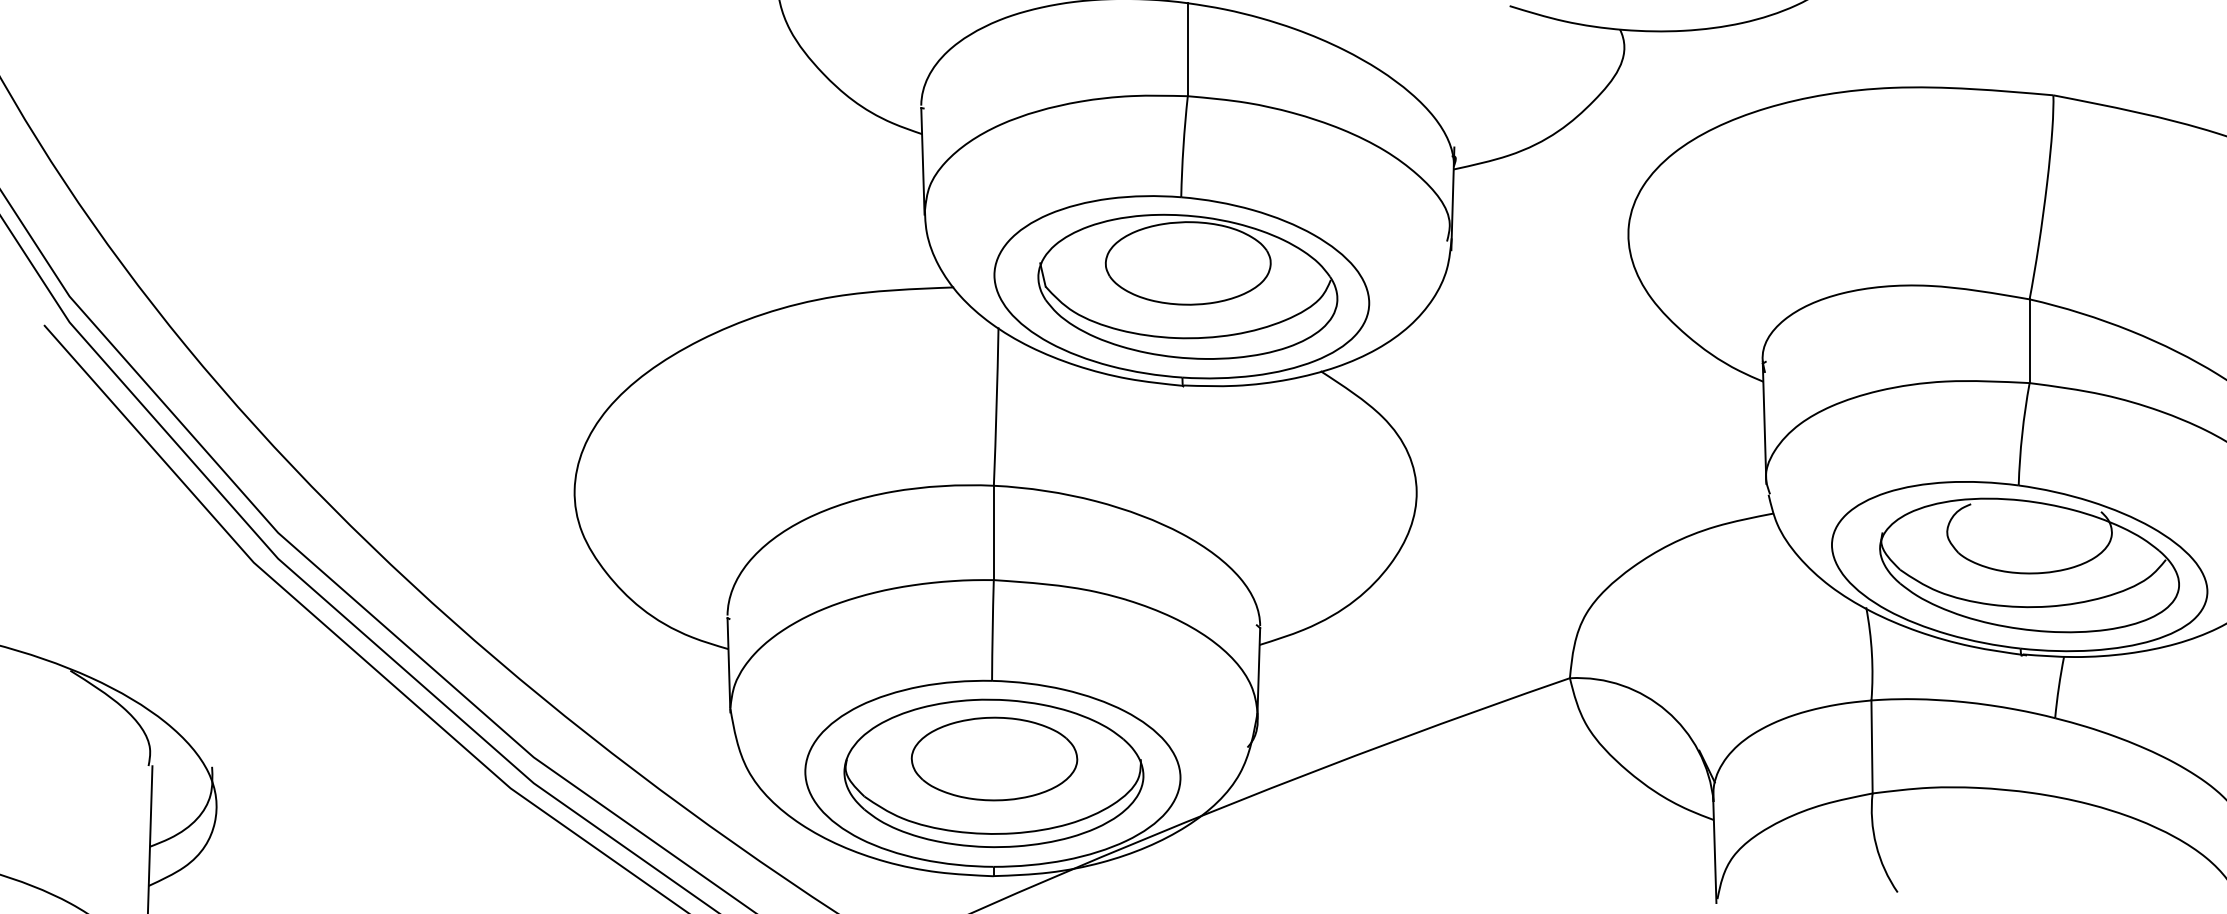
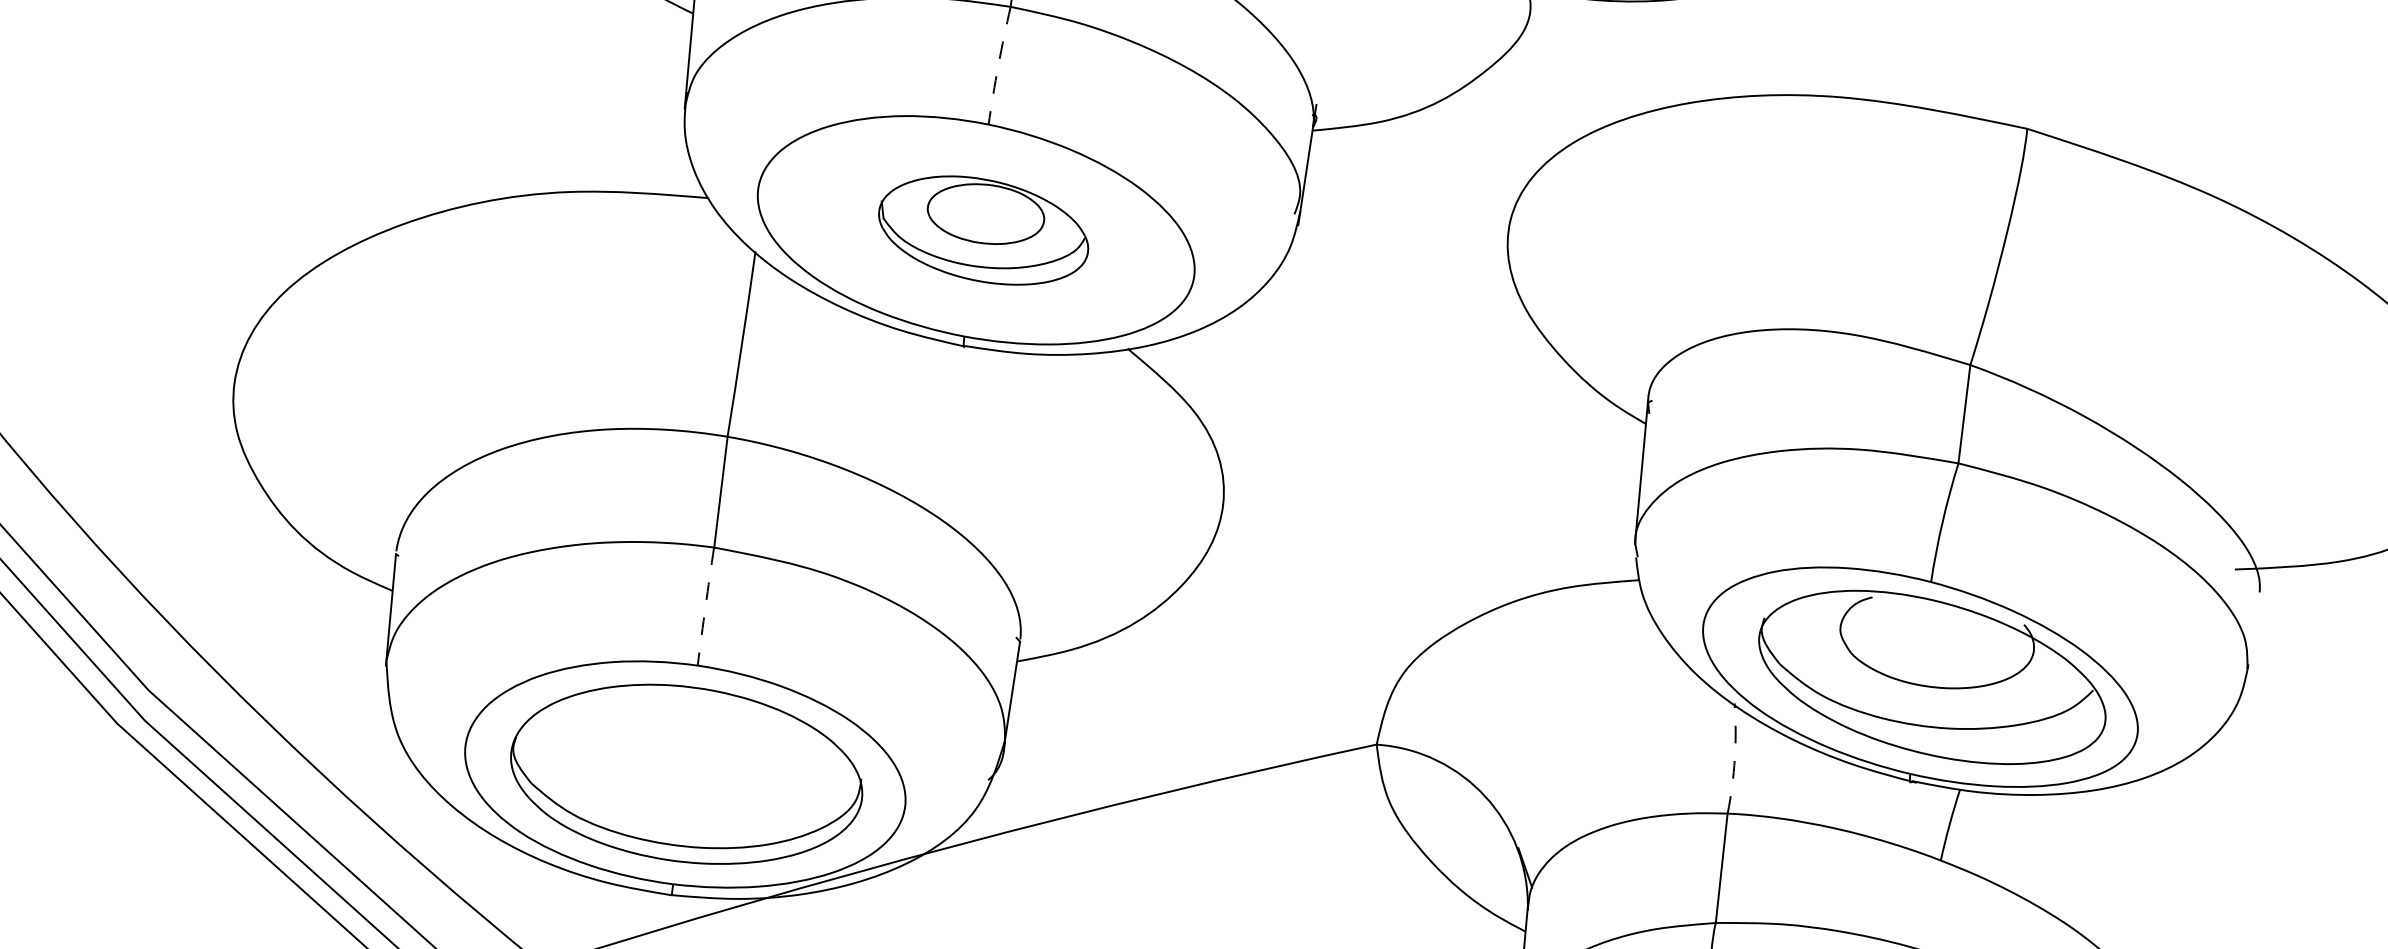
arc: (1183, 146) -> (998, 65), solid -> dashed
part: (1187, 286) -> (983, 230), size x0.6
arc: (992, 630) -> (705, 606), solid -> dashed
arc: (1871, 653) -> (1734, 758), solid -> dashed
part: (994, 758) -> (689, 757), removed

